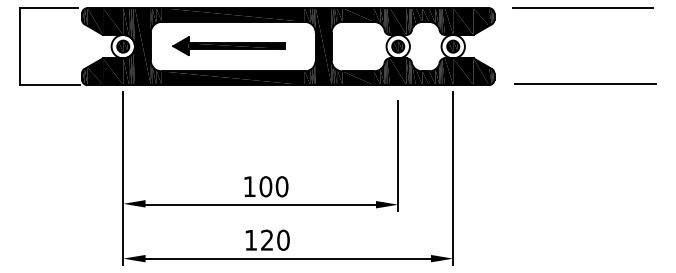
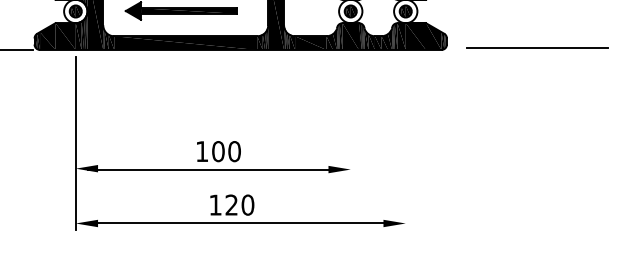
line: (398, 155) -> (351, 120), removed
line: (453, 178) -> (406, 143), removed
text: (267, 239) -> (232, 204), moved

